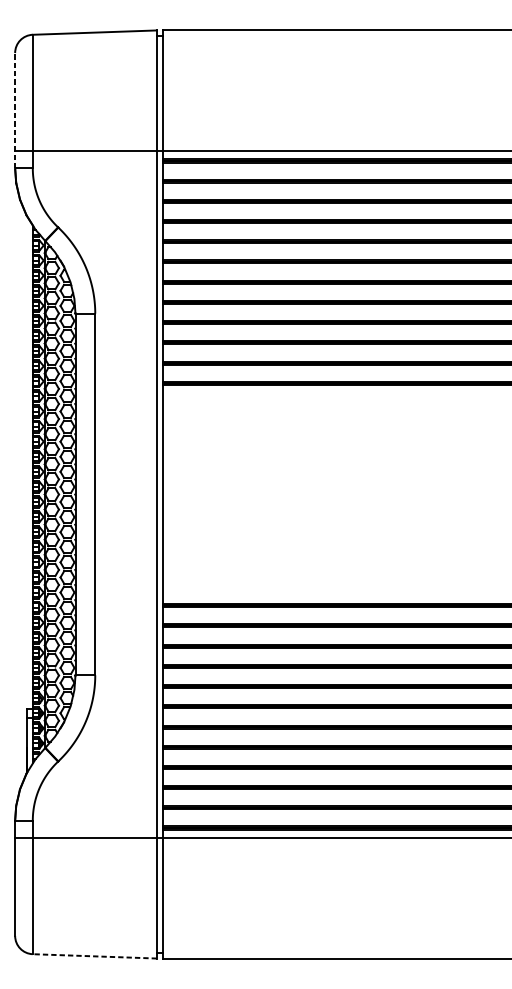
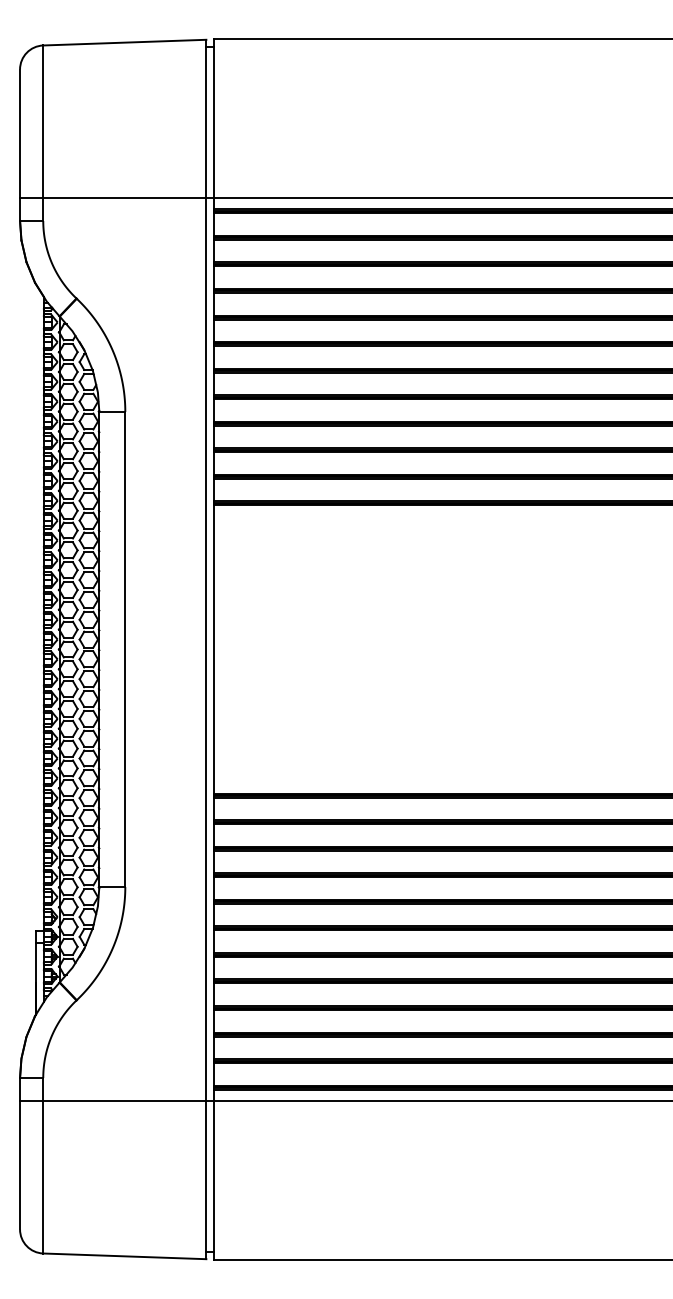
line: (15, 110) -> (20, 145), dashed -> solid
line: (94, 956) -> (124, 1256), dashed -> solid

